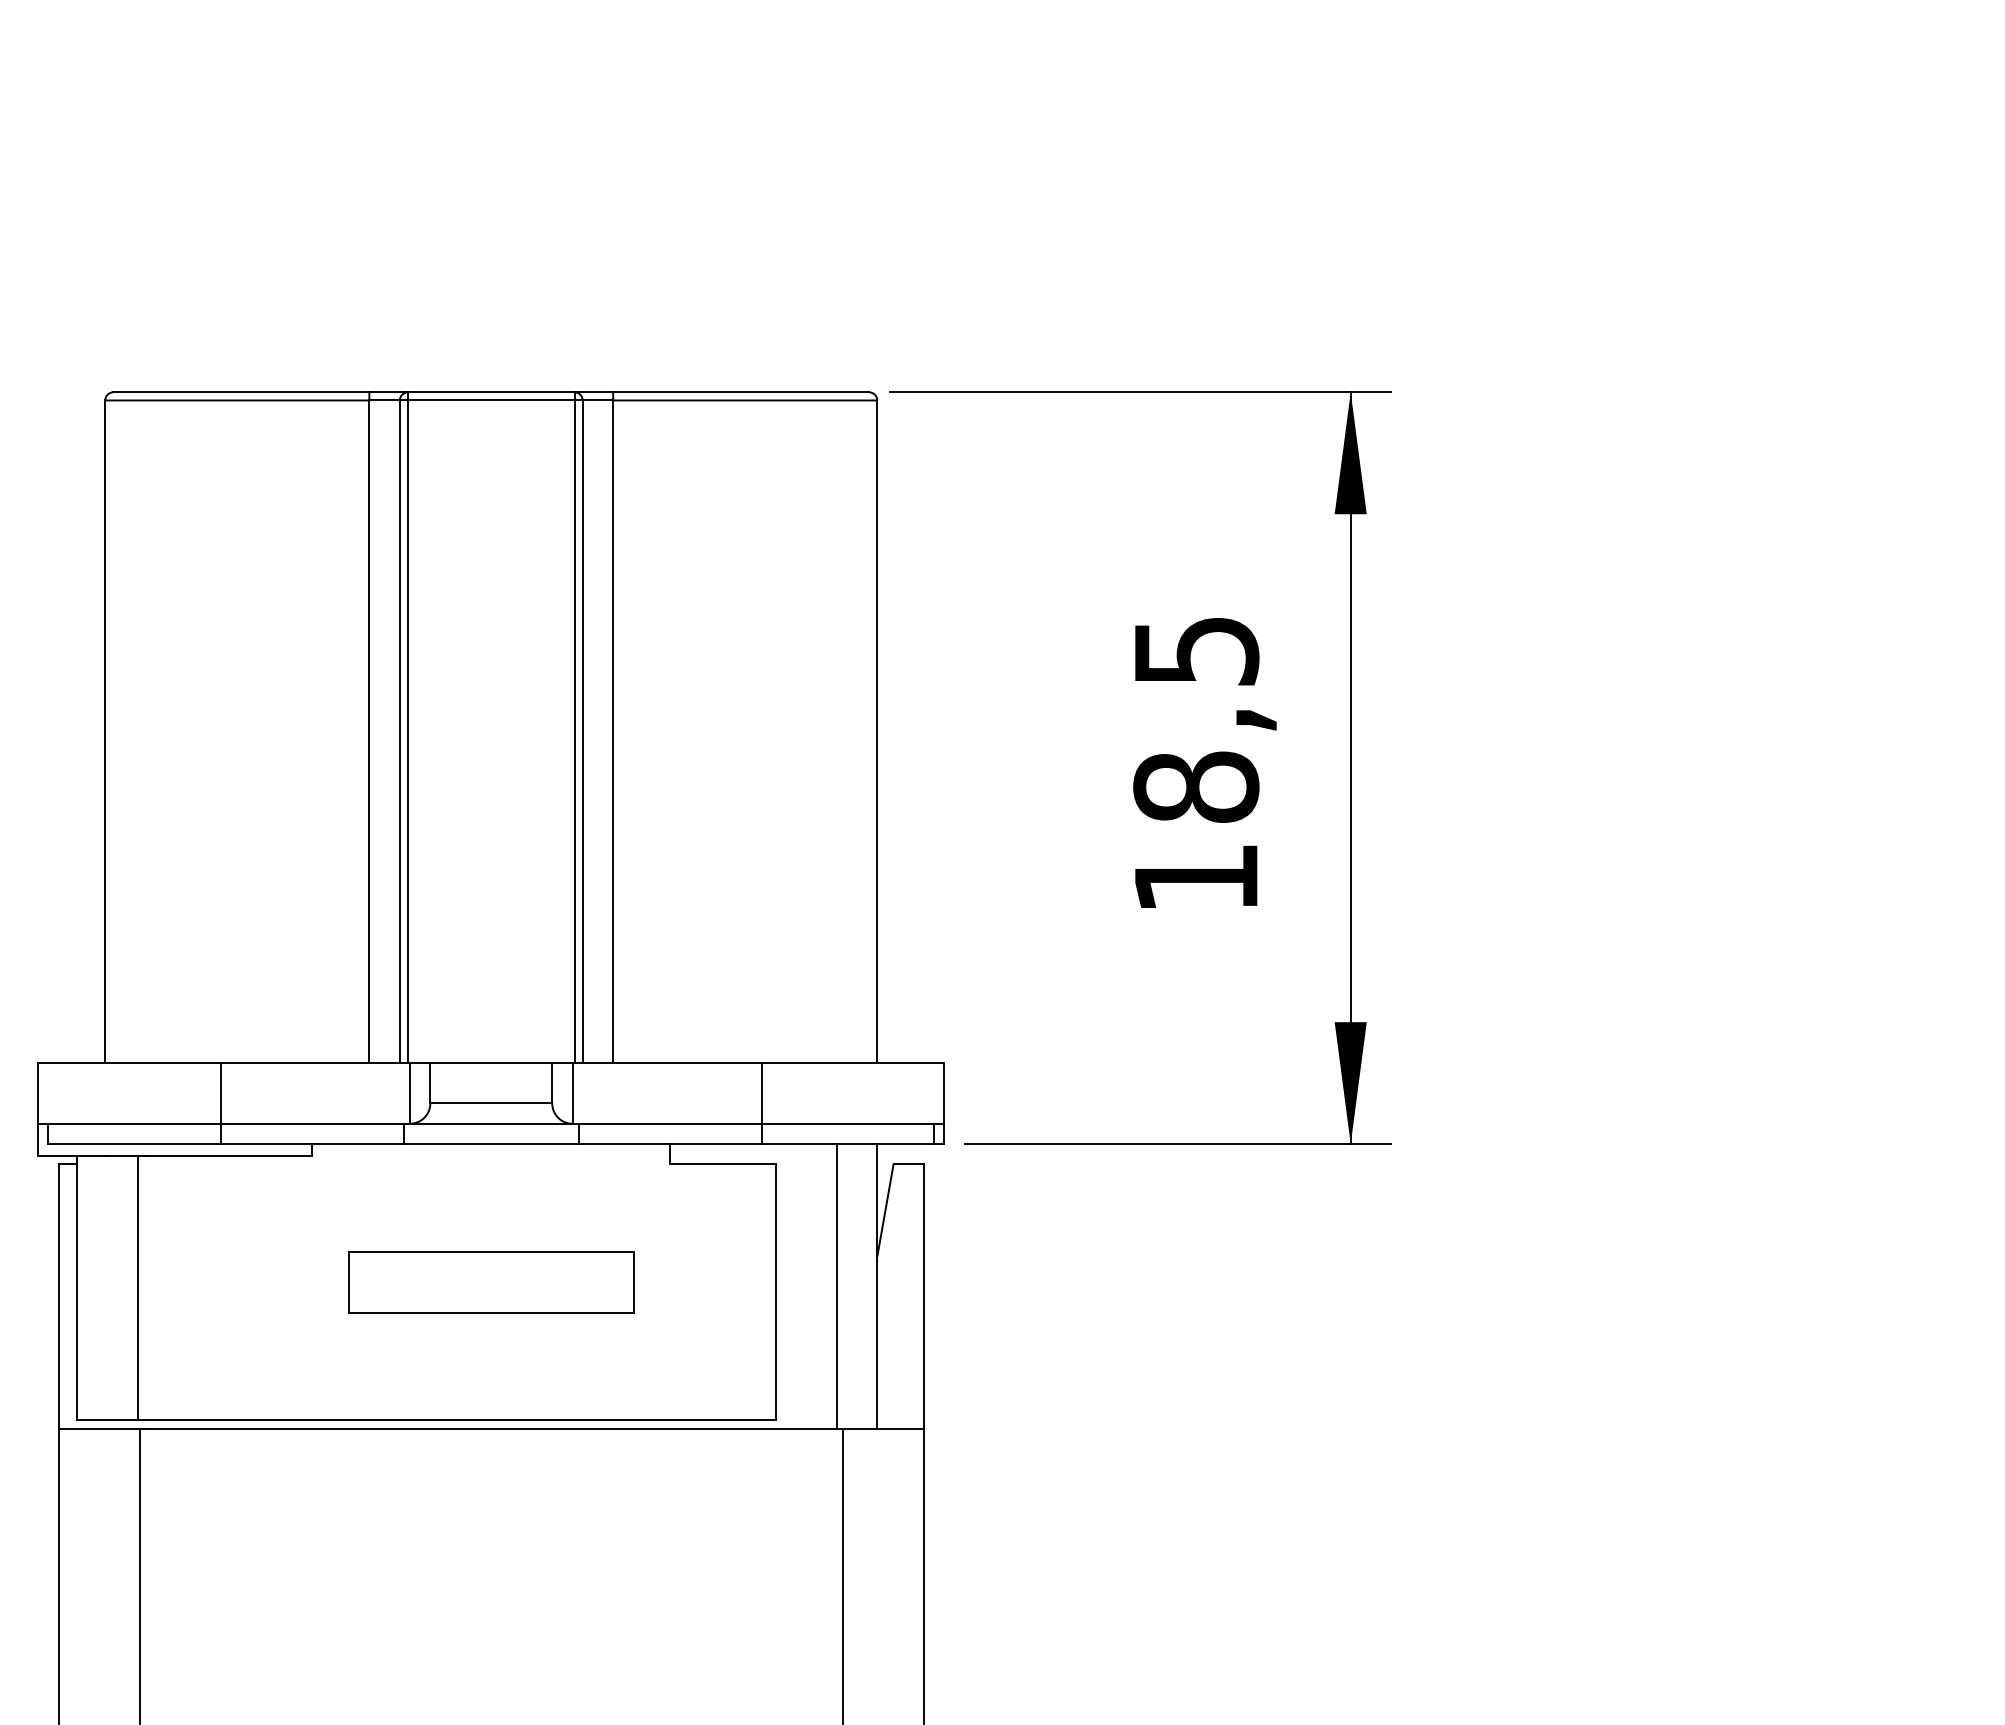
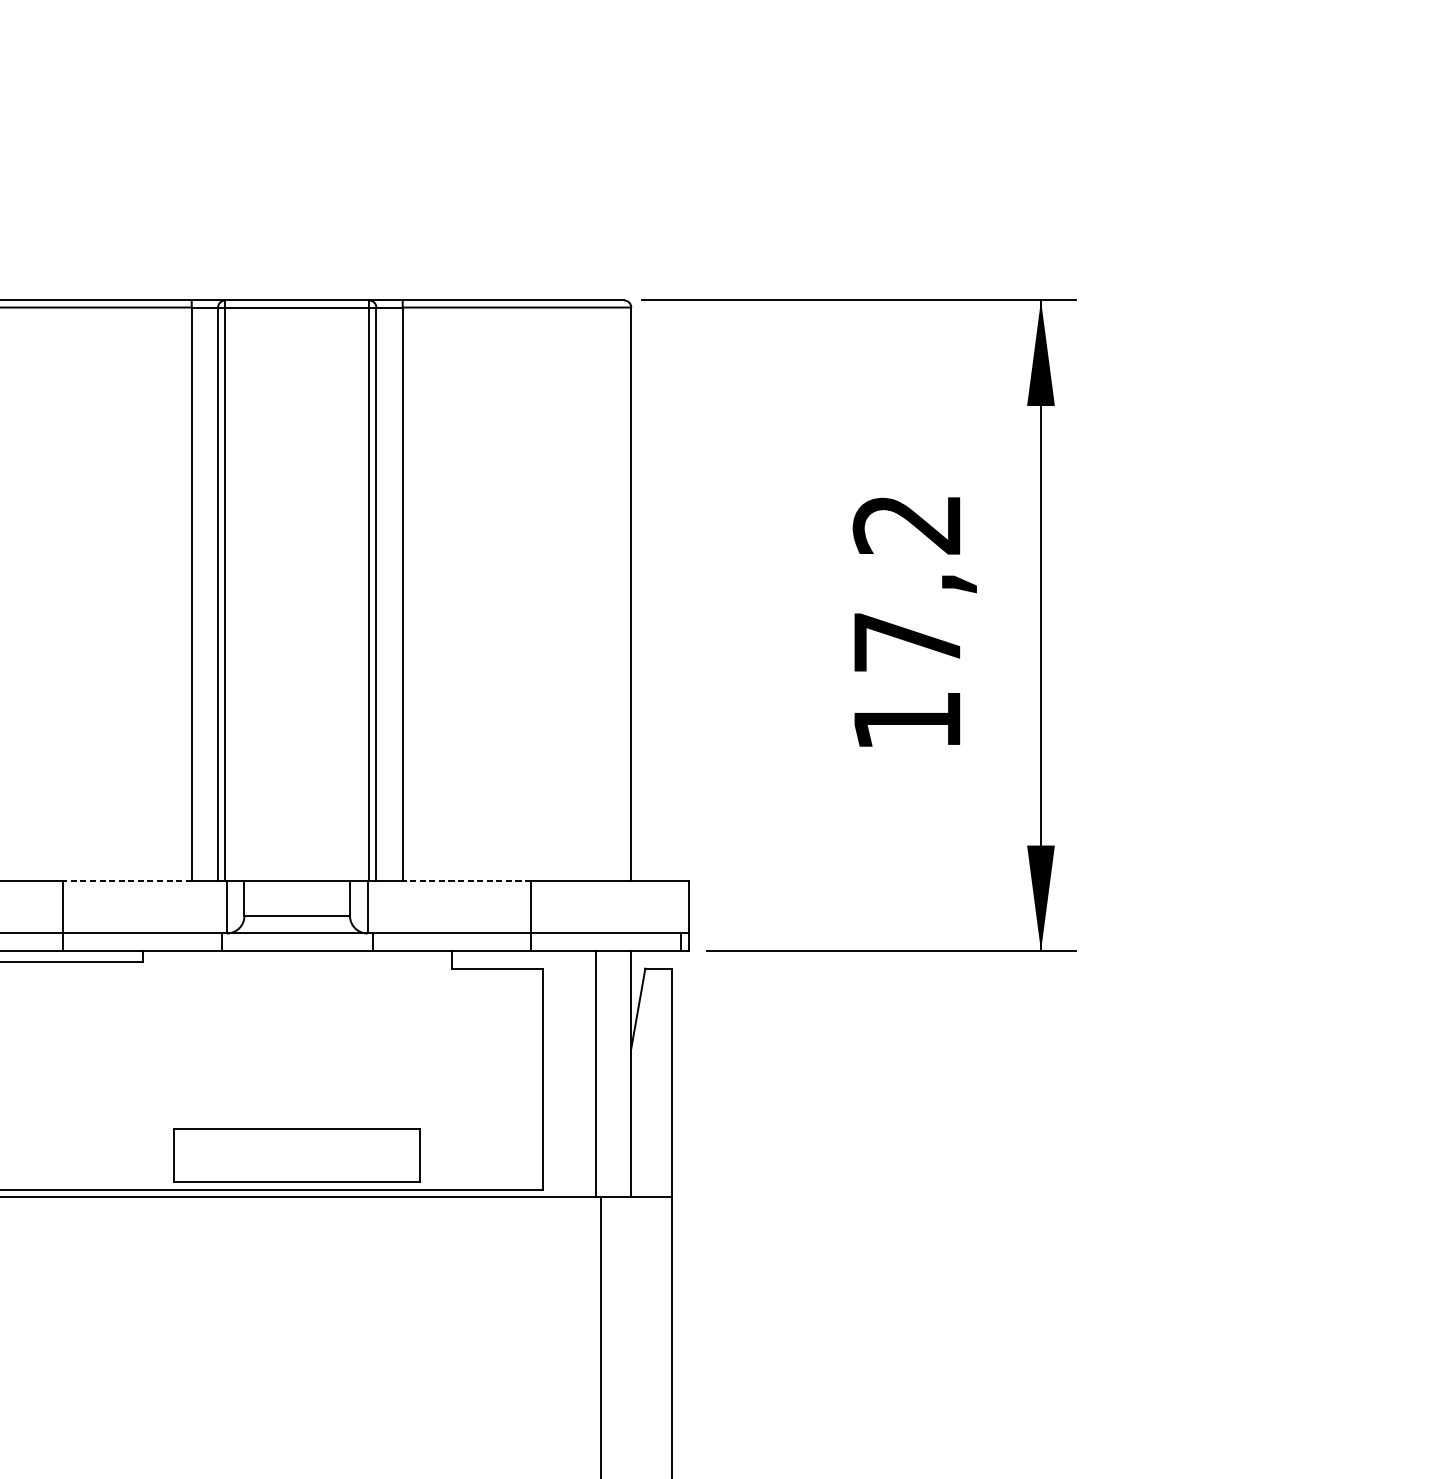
text: (1196, 720) -> (907, 584), 18,5 -> 17,2
line: (294, 1062) -> (126, 880), solid -> dashed
line: (686, 1062) -> (466, 880), solid -> dashed
part: (491, 1282) -> (297, 1155), moved

